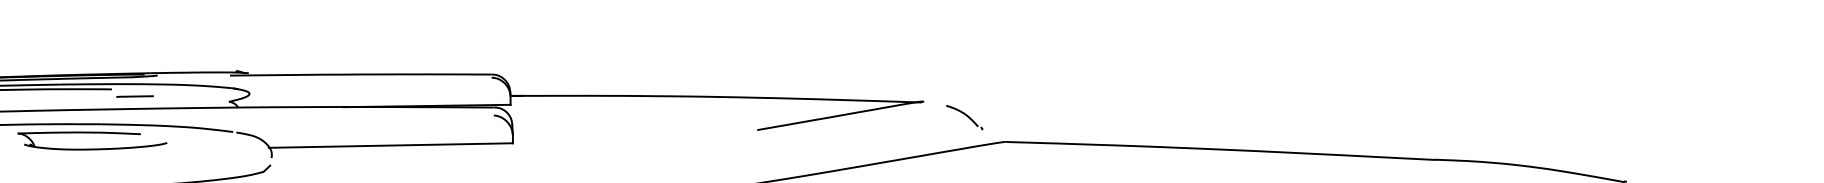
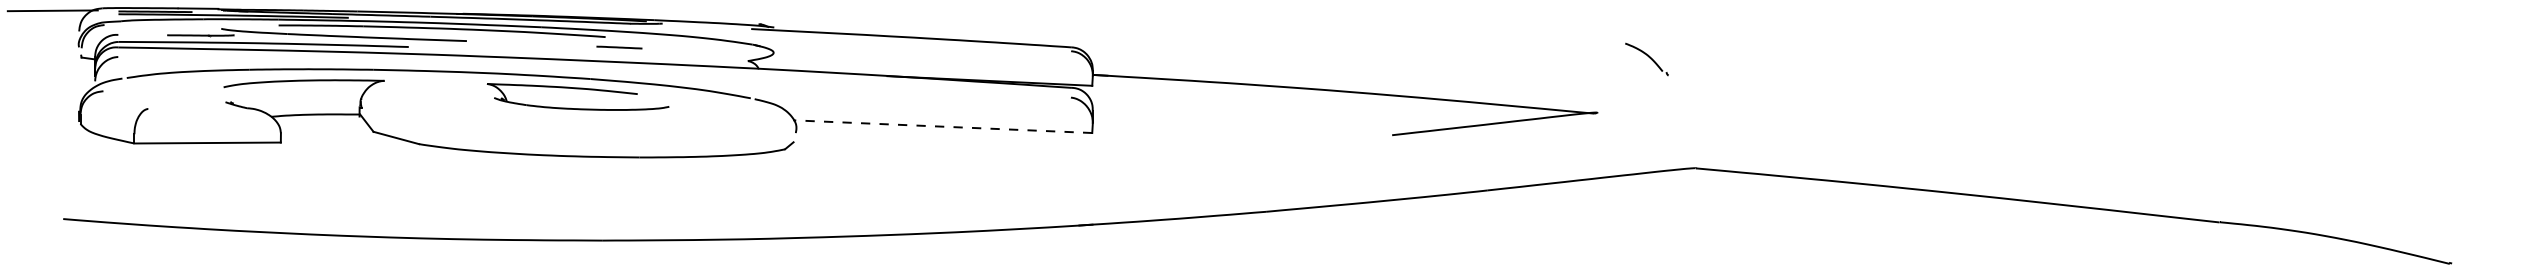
line: (135, 96) -> (619, 47), moved
part: (964, 117) -> (1646, 59), moved
line: (390, 145) -> (942, 126), solid -> dashed

